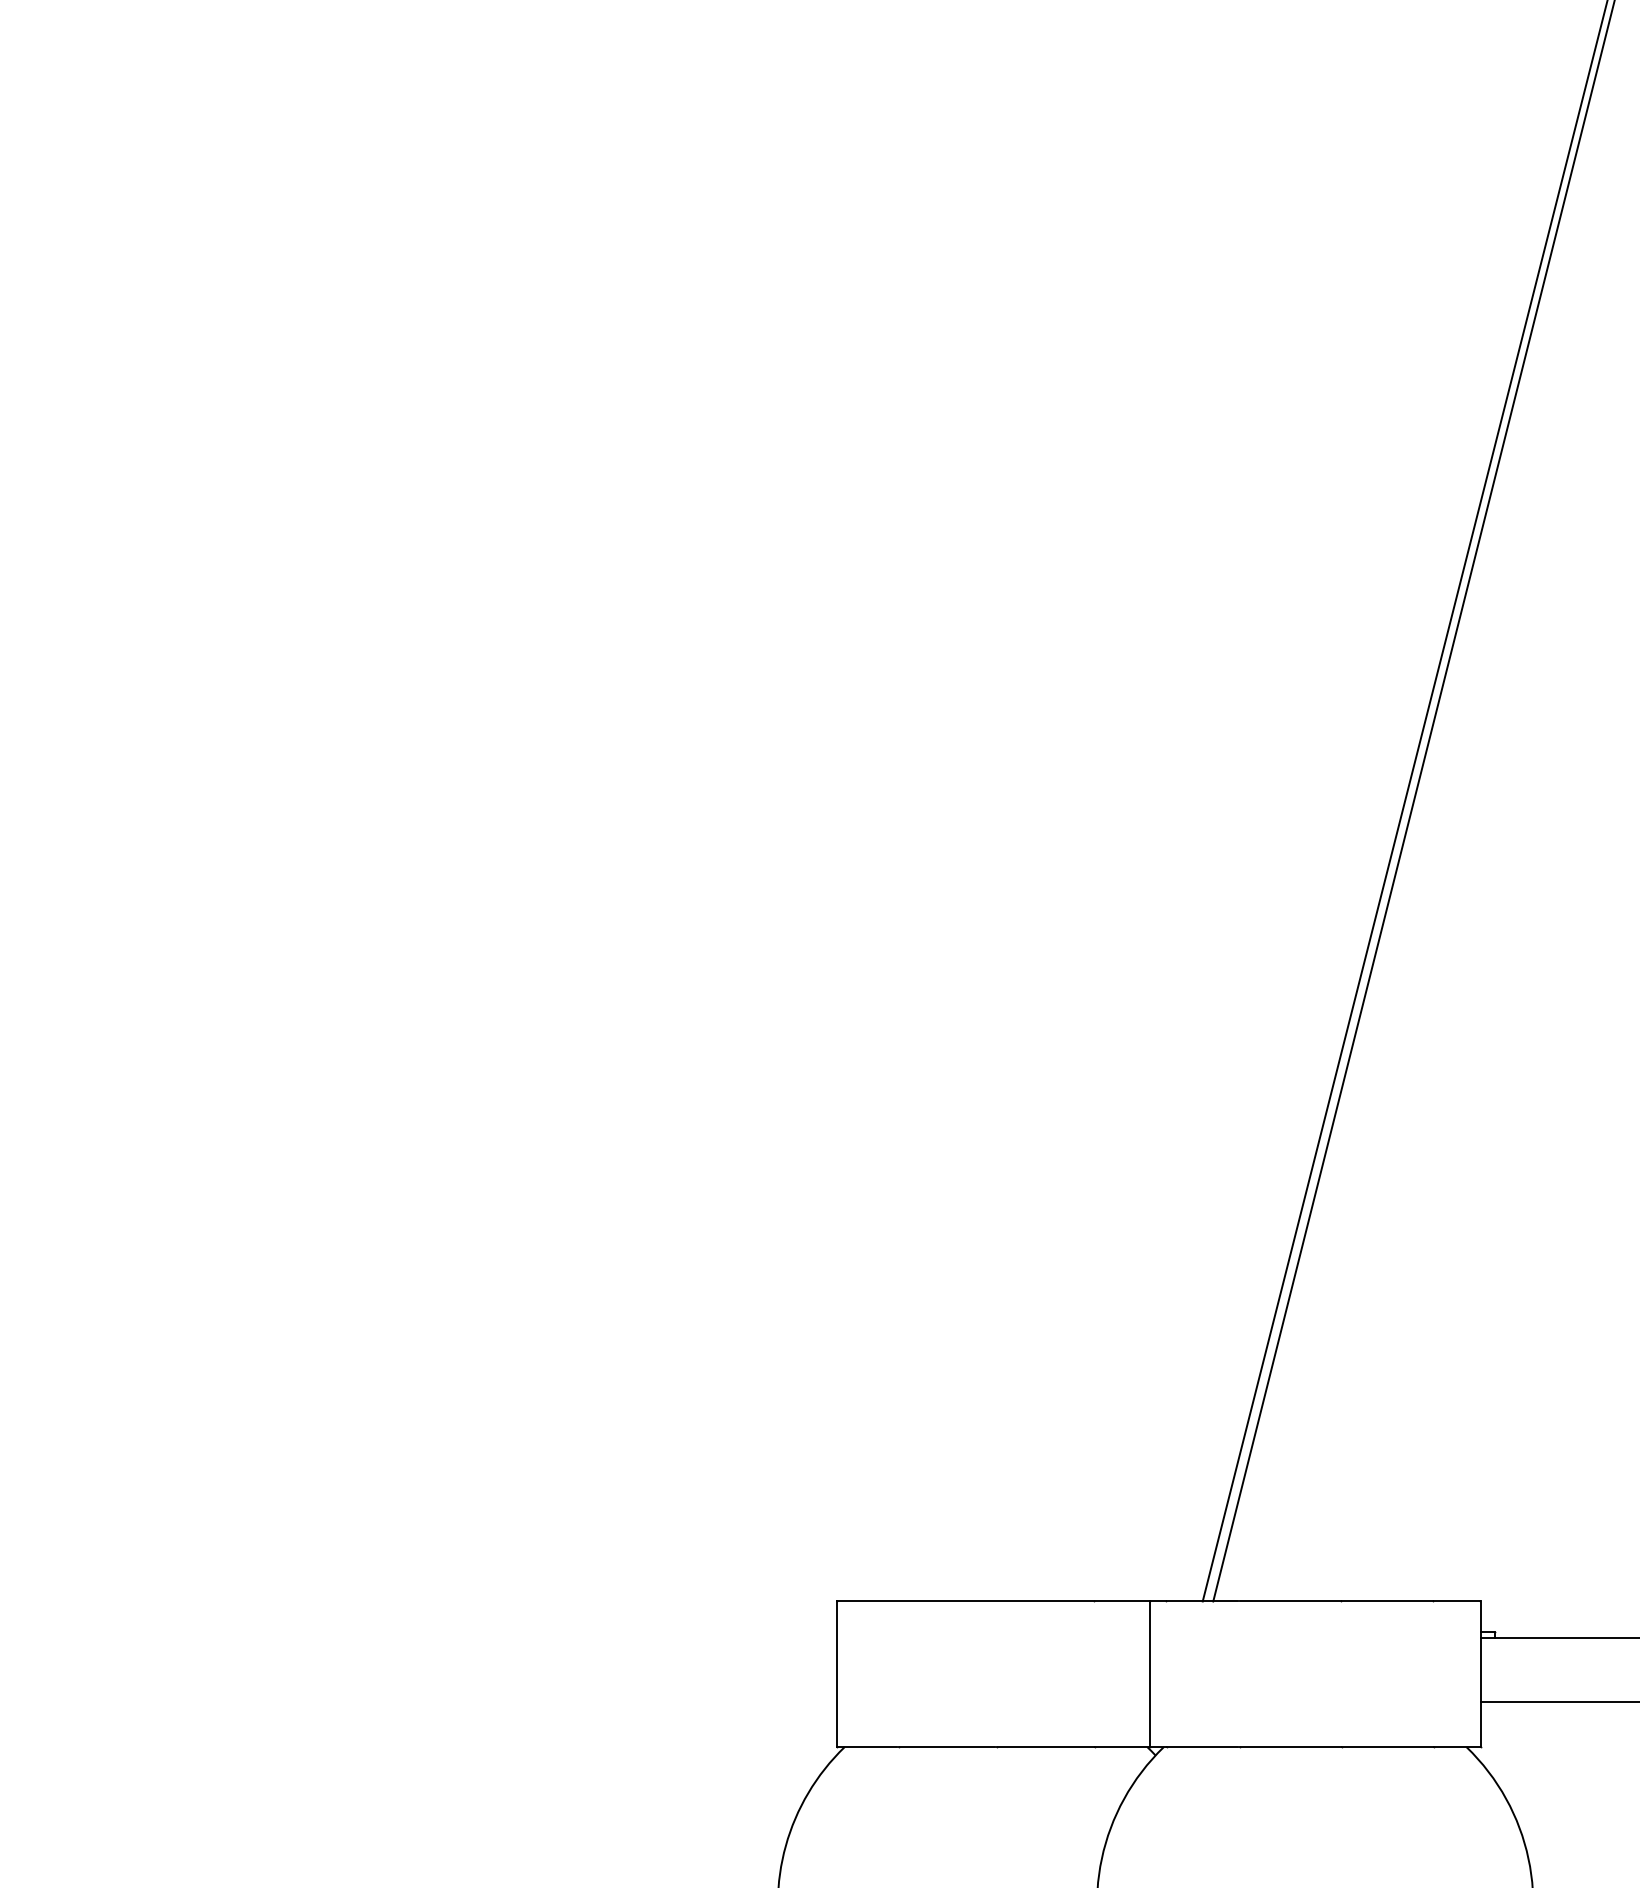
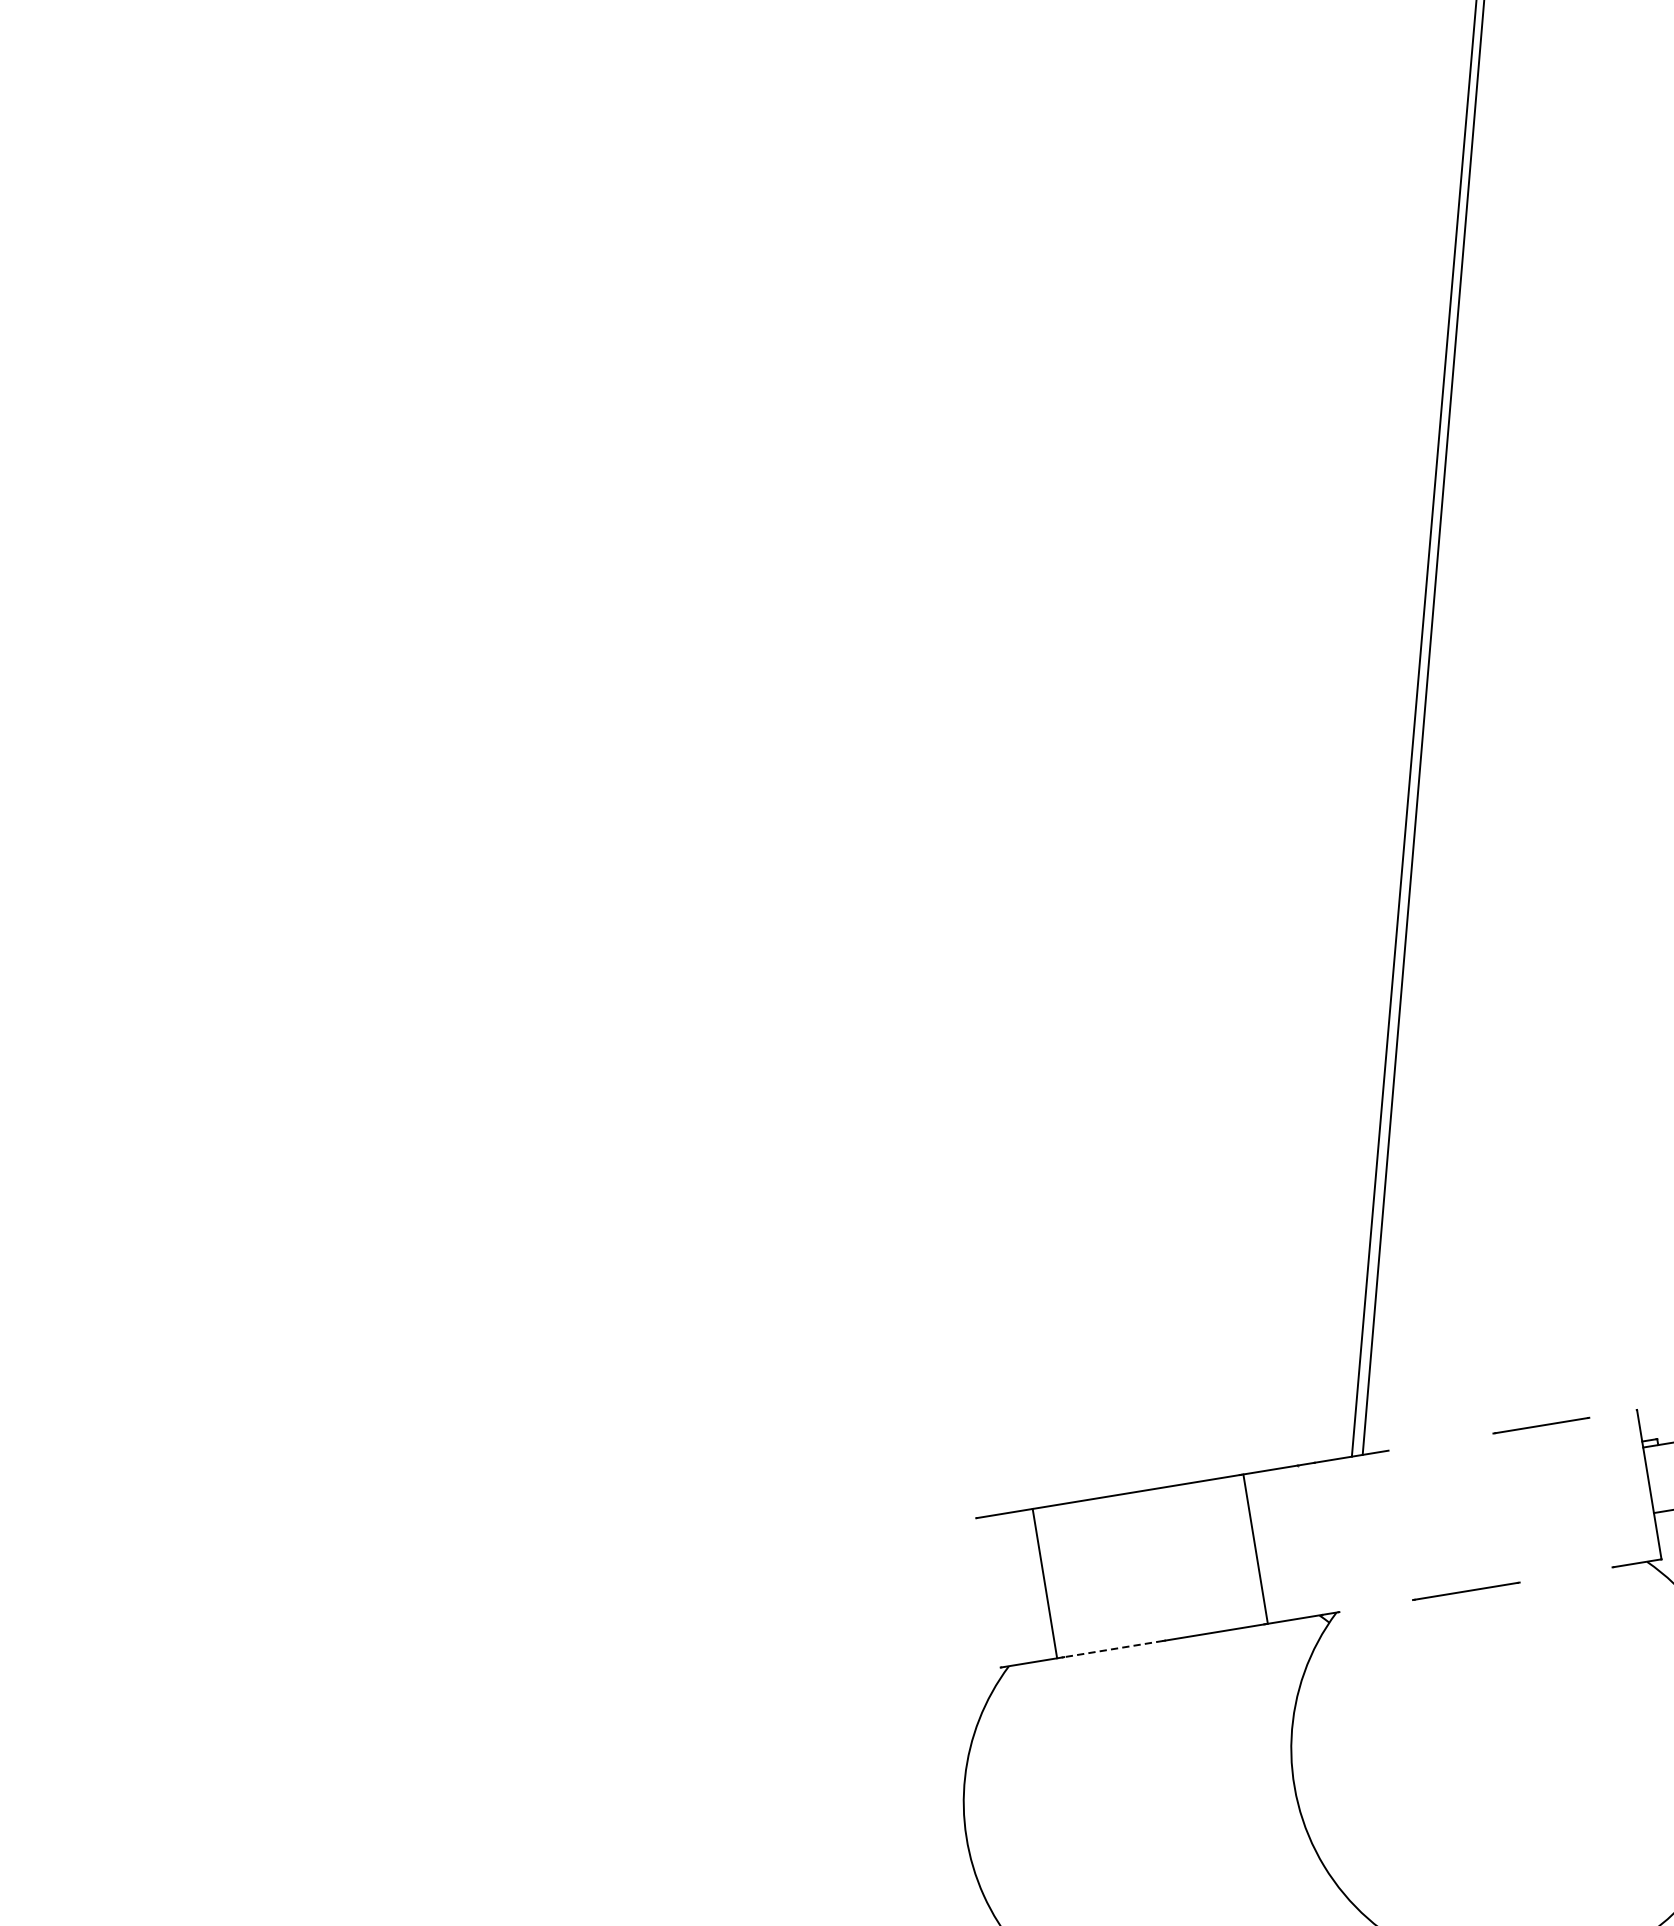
line: (1290, 1601) -> (1441, 1441), removed
line: (1457, 1601) -> (1613, 1413), removed
line: (836, 1673) -> (1044, 1582), moved
line: (1150, 1673) -> (1255, 1548), moved
line: (946, 1746) -> (1113, 1648), solid -> dashed
line: (1202, 1746) -> (1376, 1605), removed
line: (1387, 1746) -> (1565, 1574), removed

